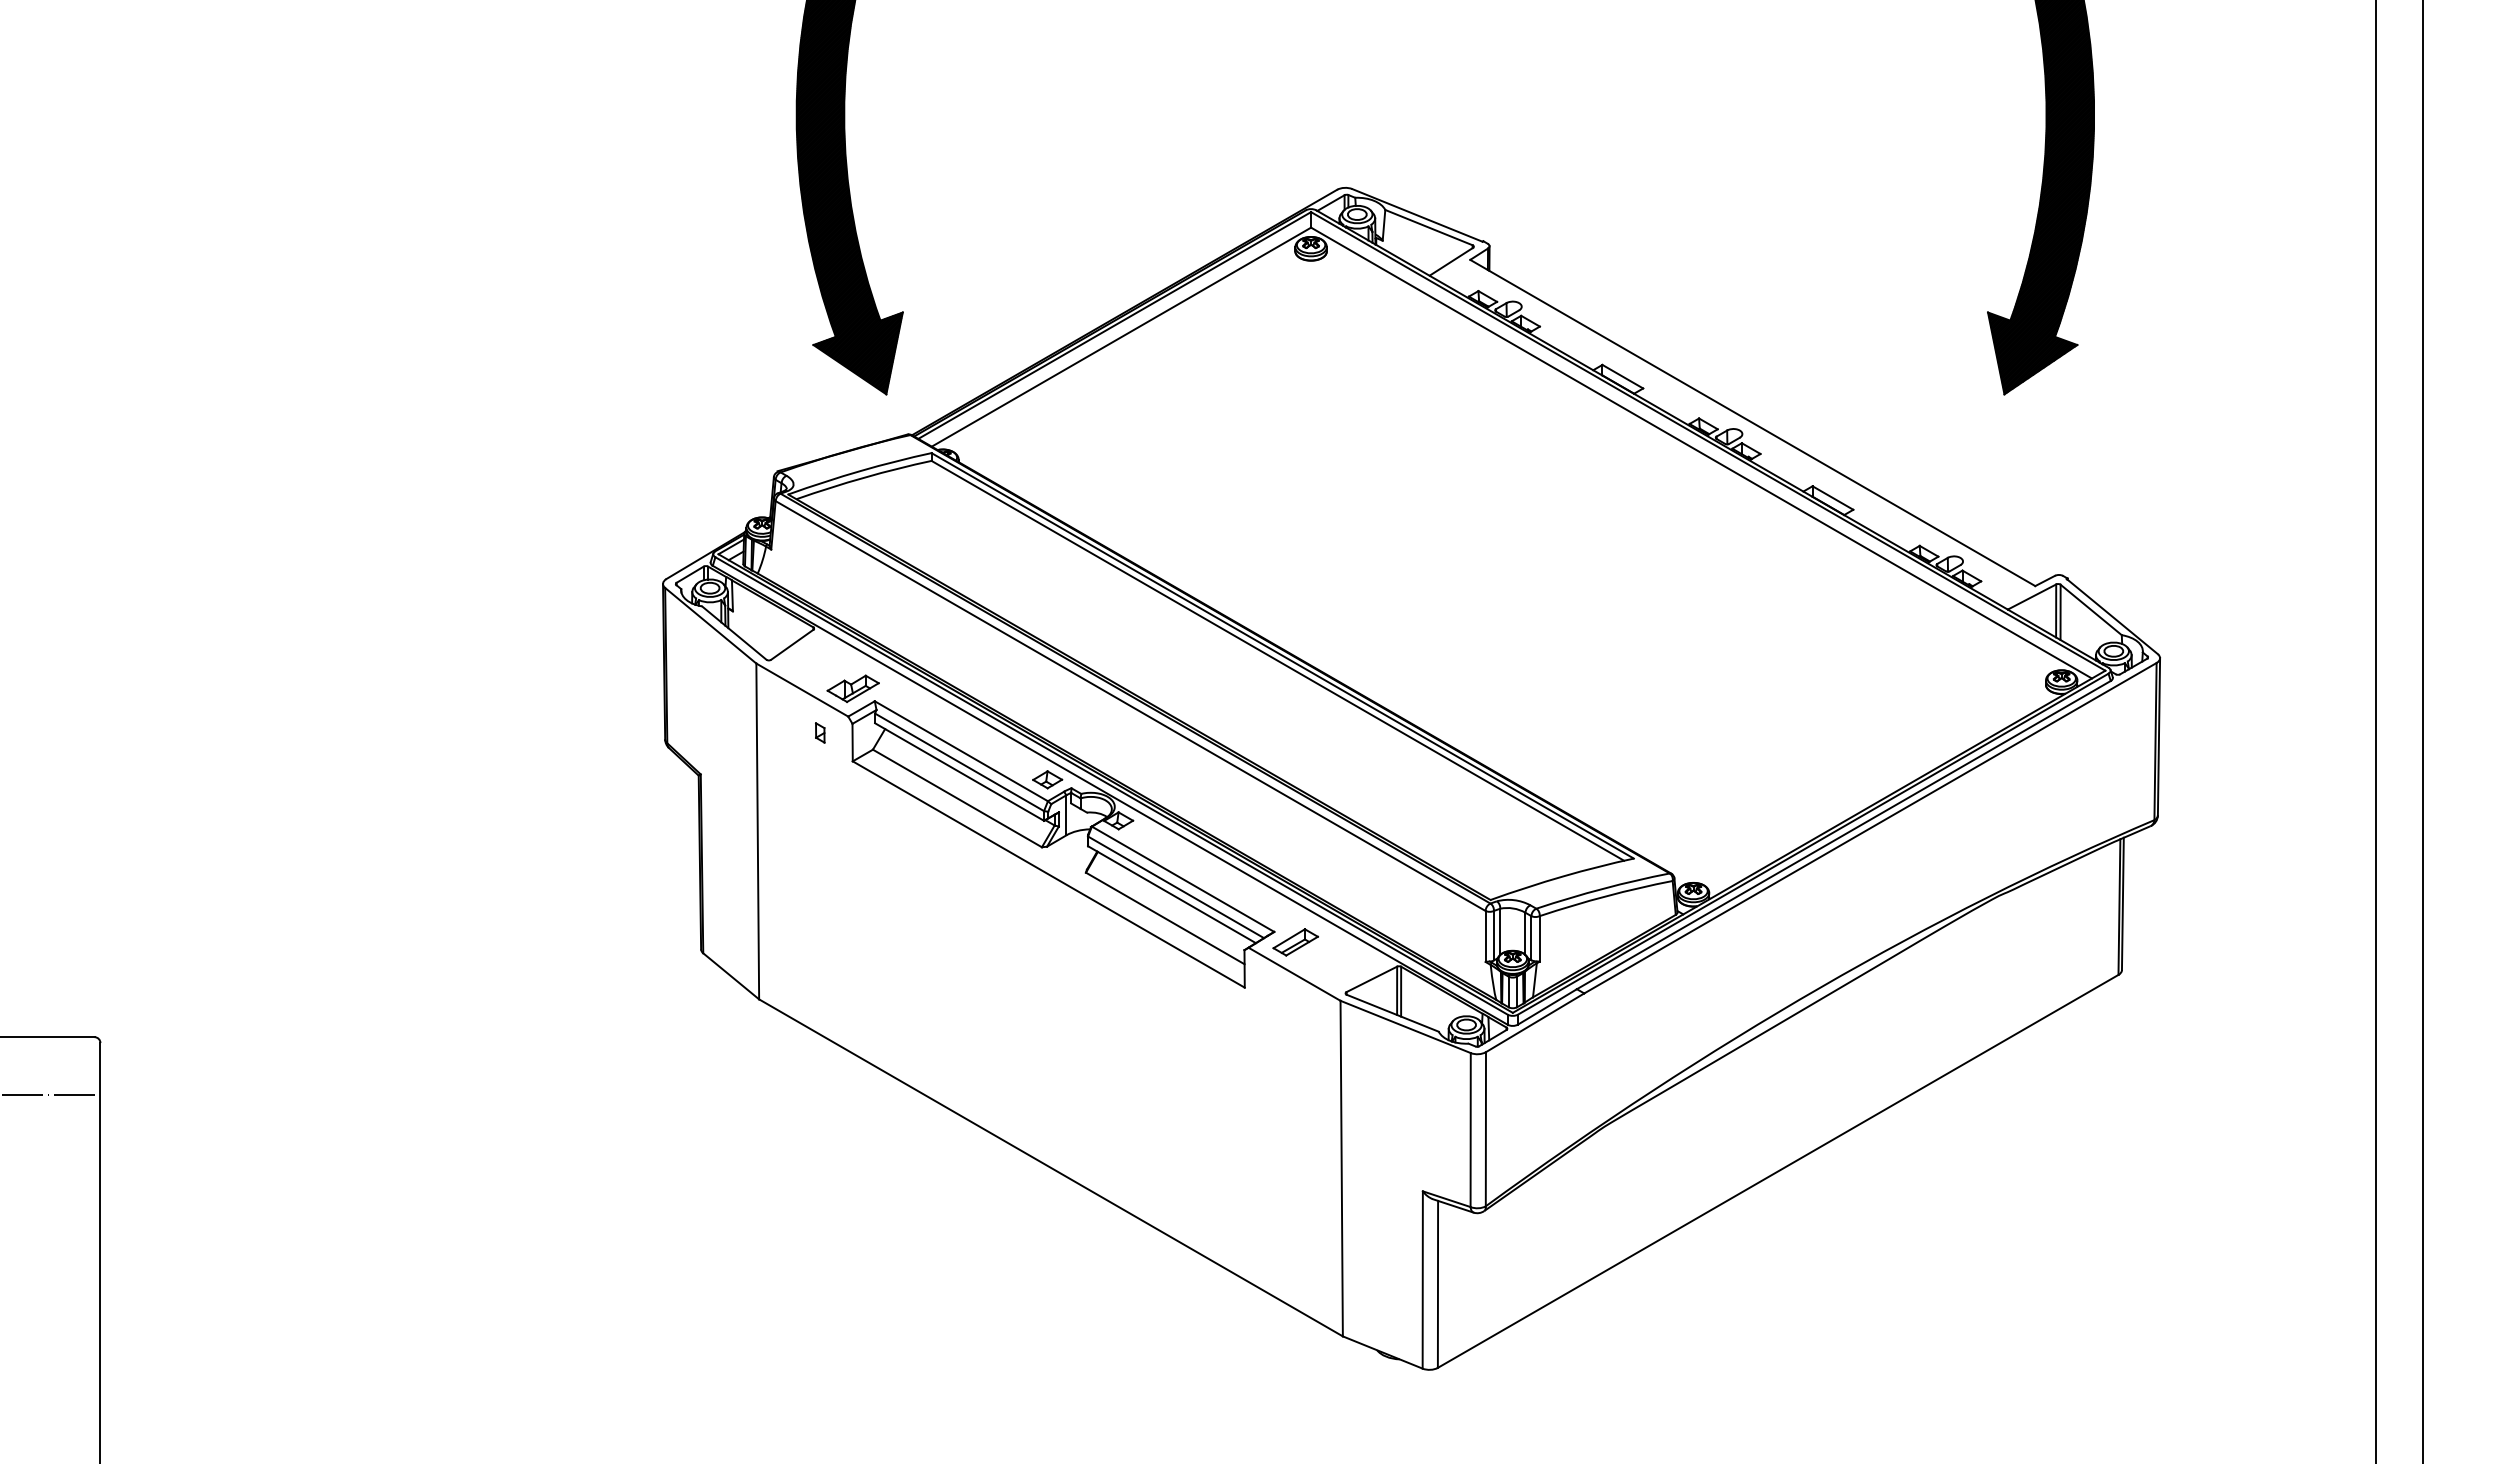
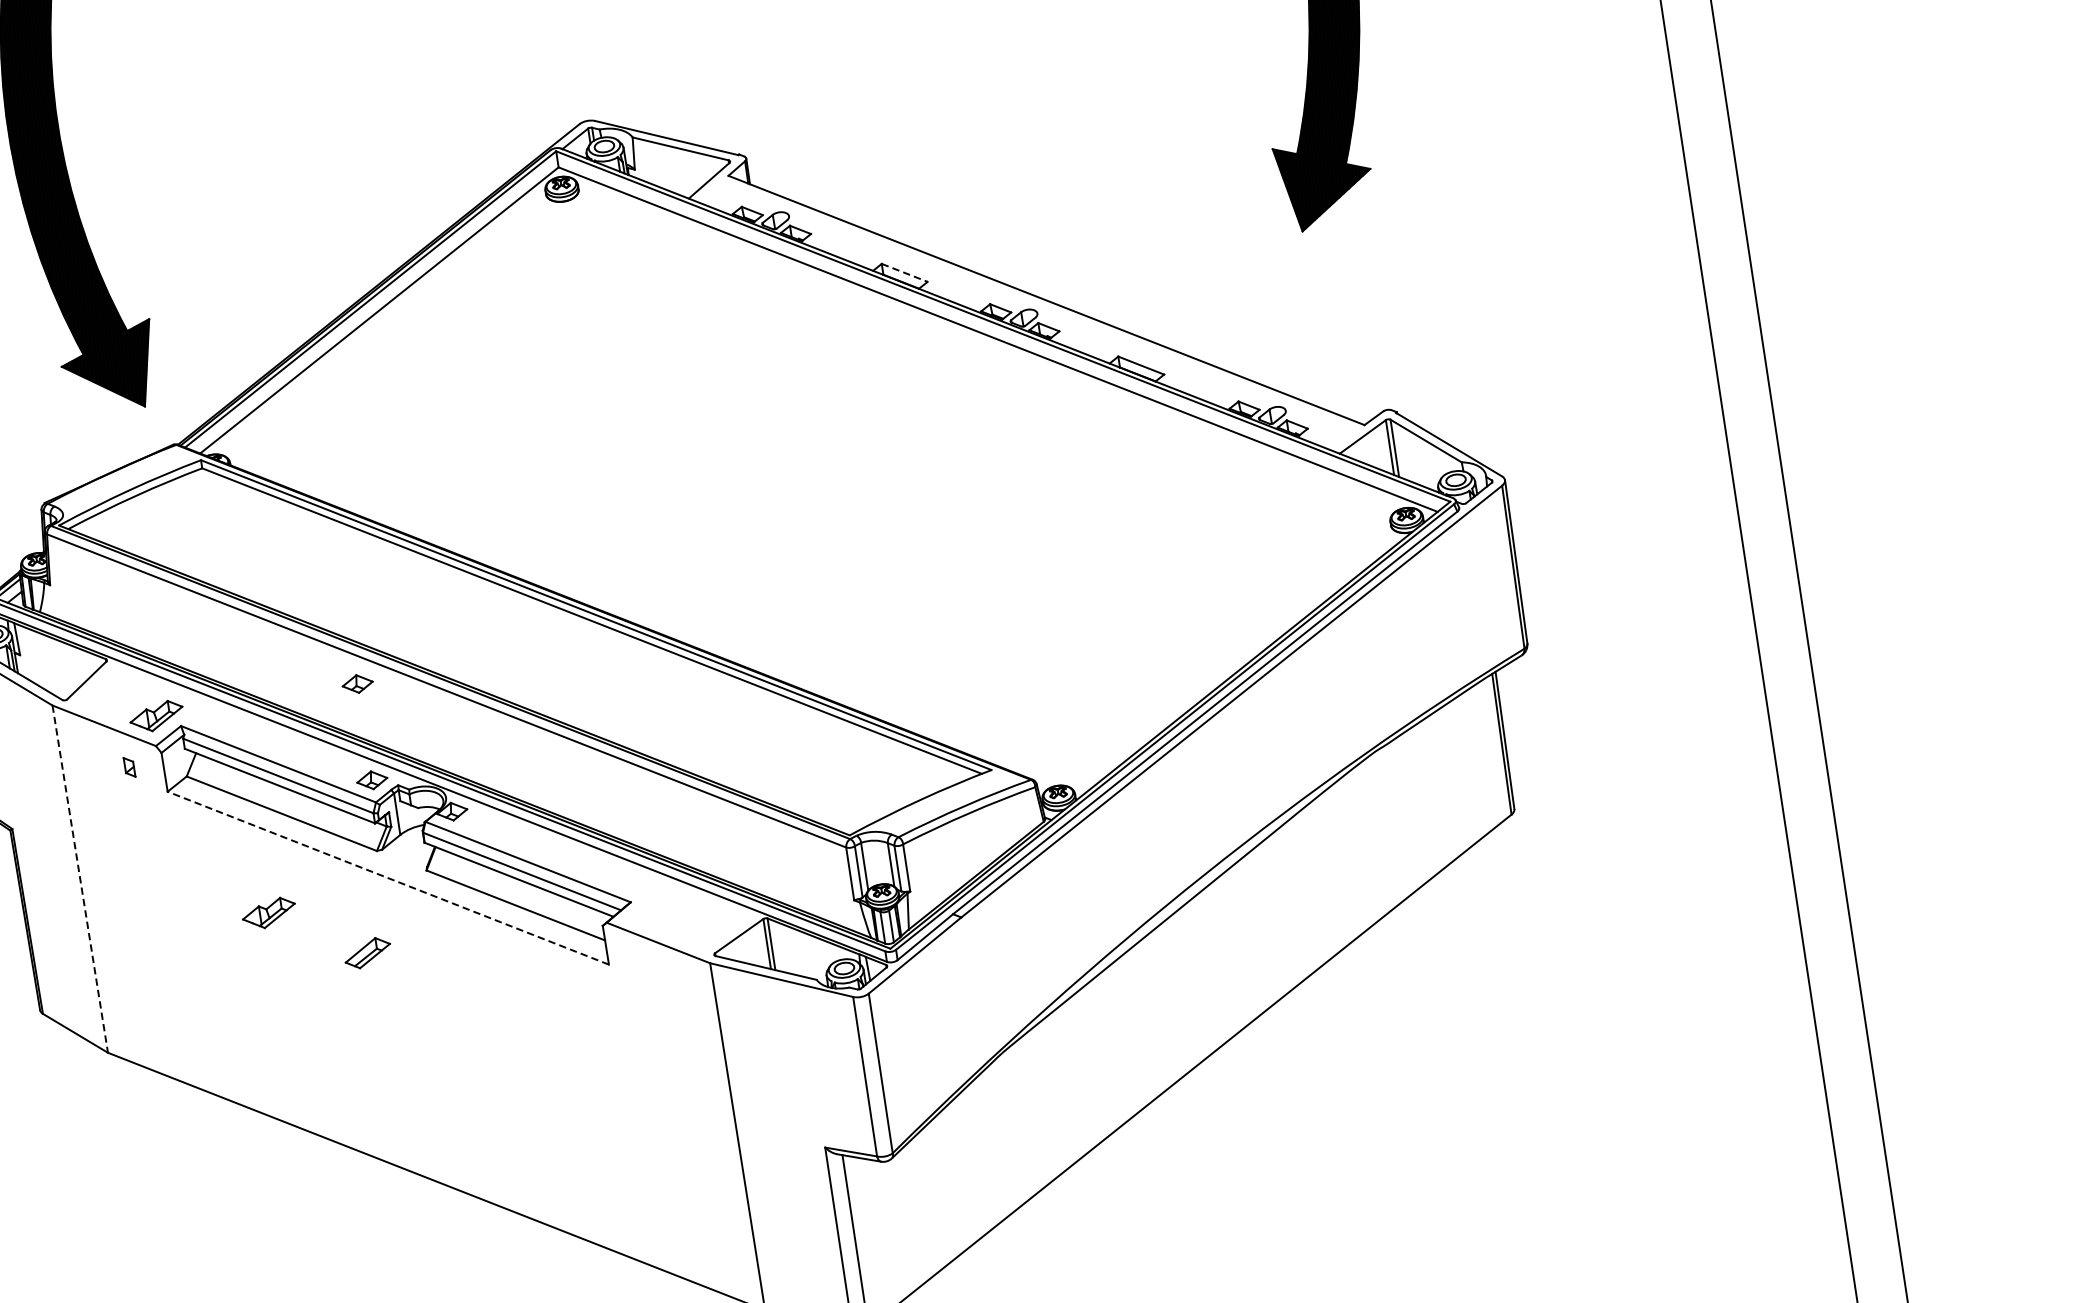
line: (1622, 376) -> (904, 272), solid -> dashed
part: (1047, 686) -> (357, 683), added
line: (757, 831) -> (80, 879), solid -> dashed
line: (1048, 874) -> (388, 878), solid -> dashed
part: (930, 890) -> (268, 913), added
part: (1295, 942) -> (367, 953), moved

